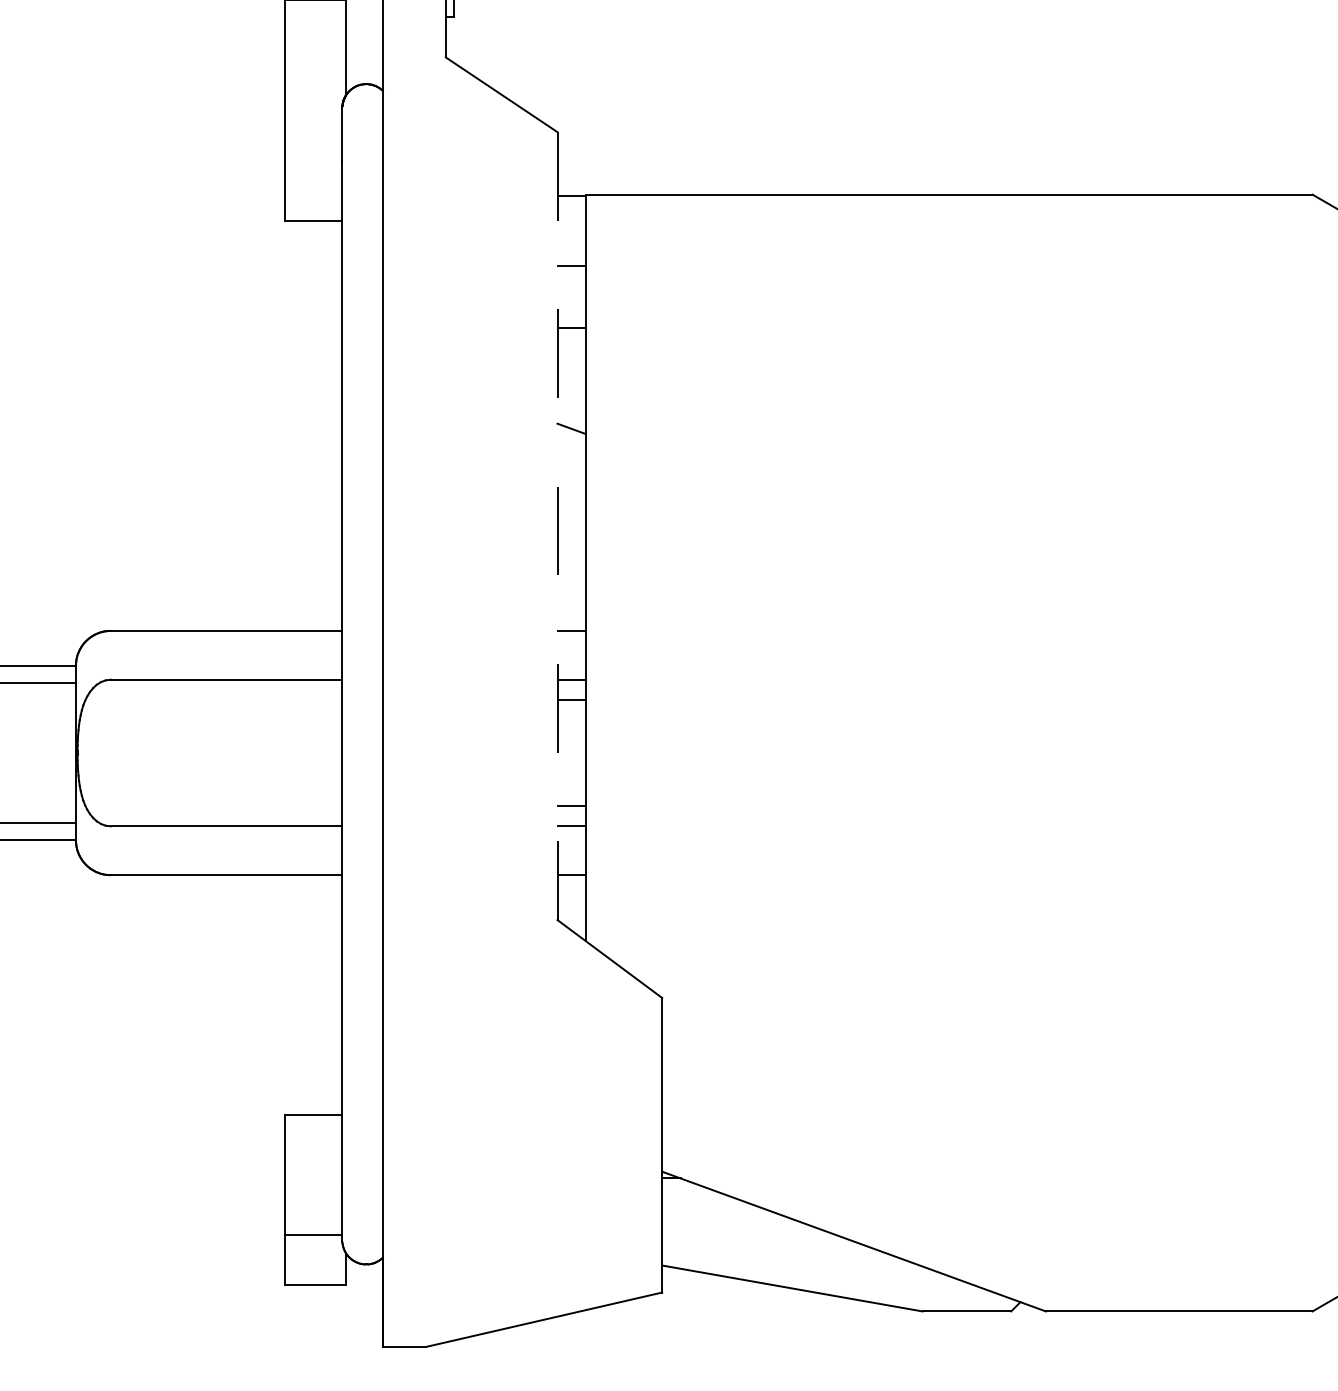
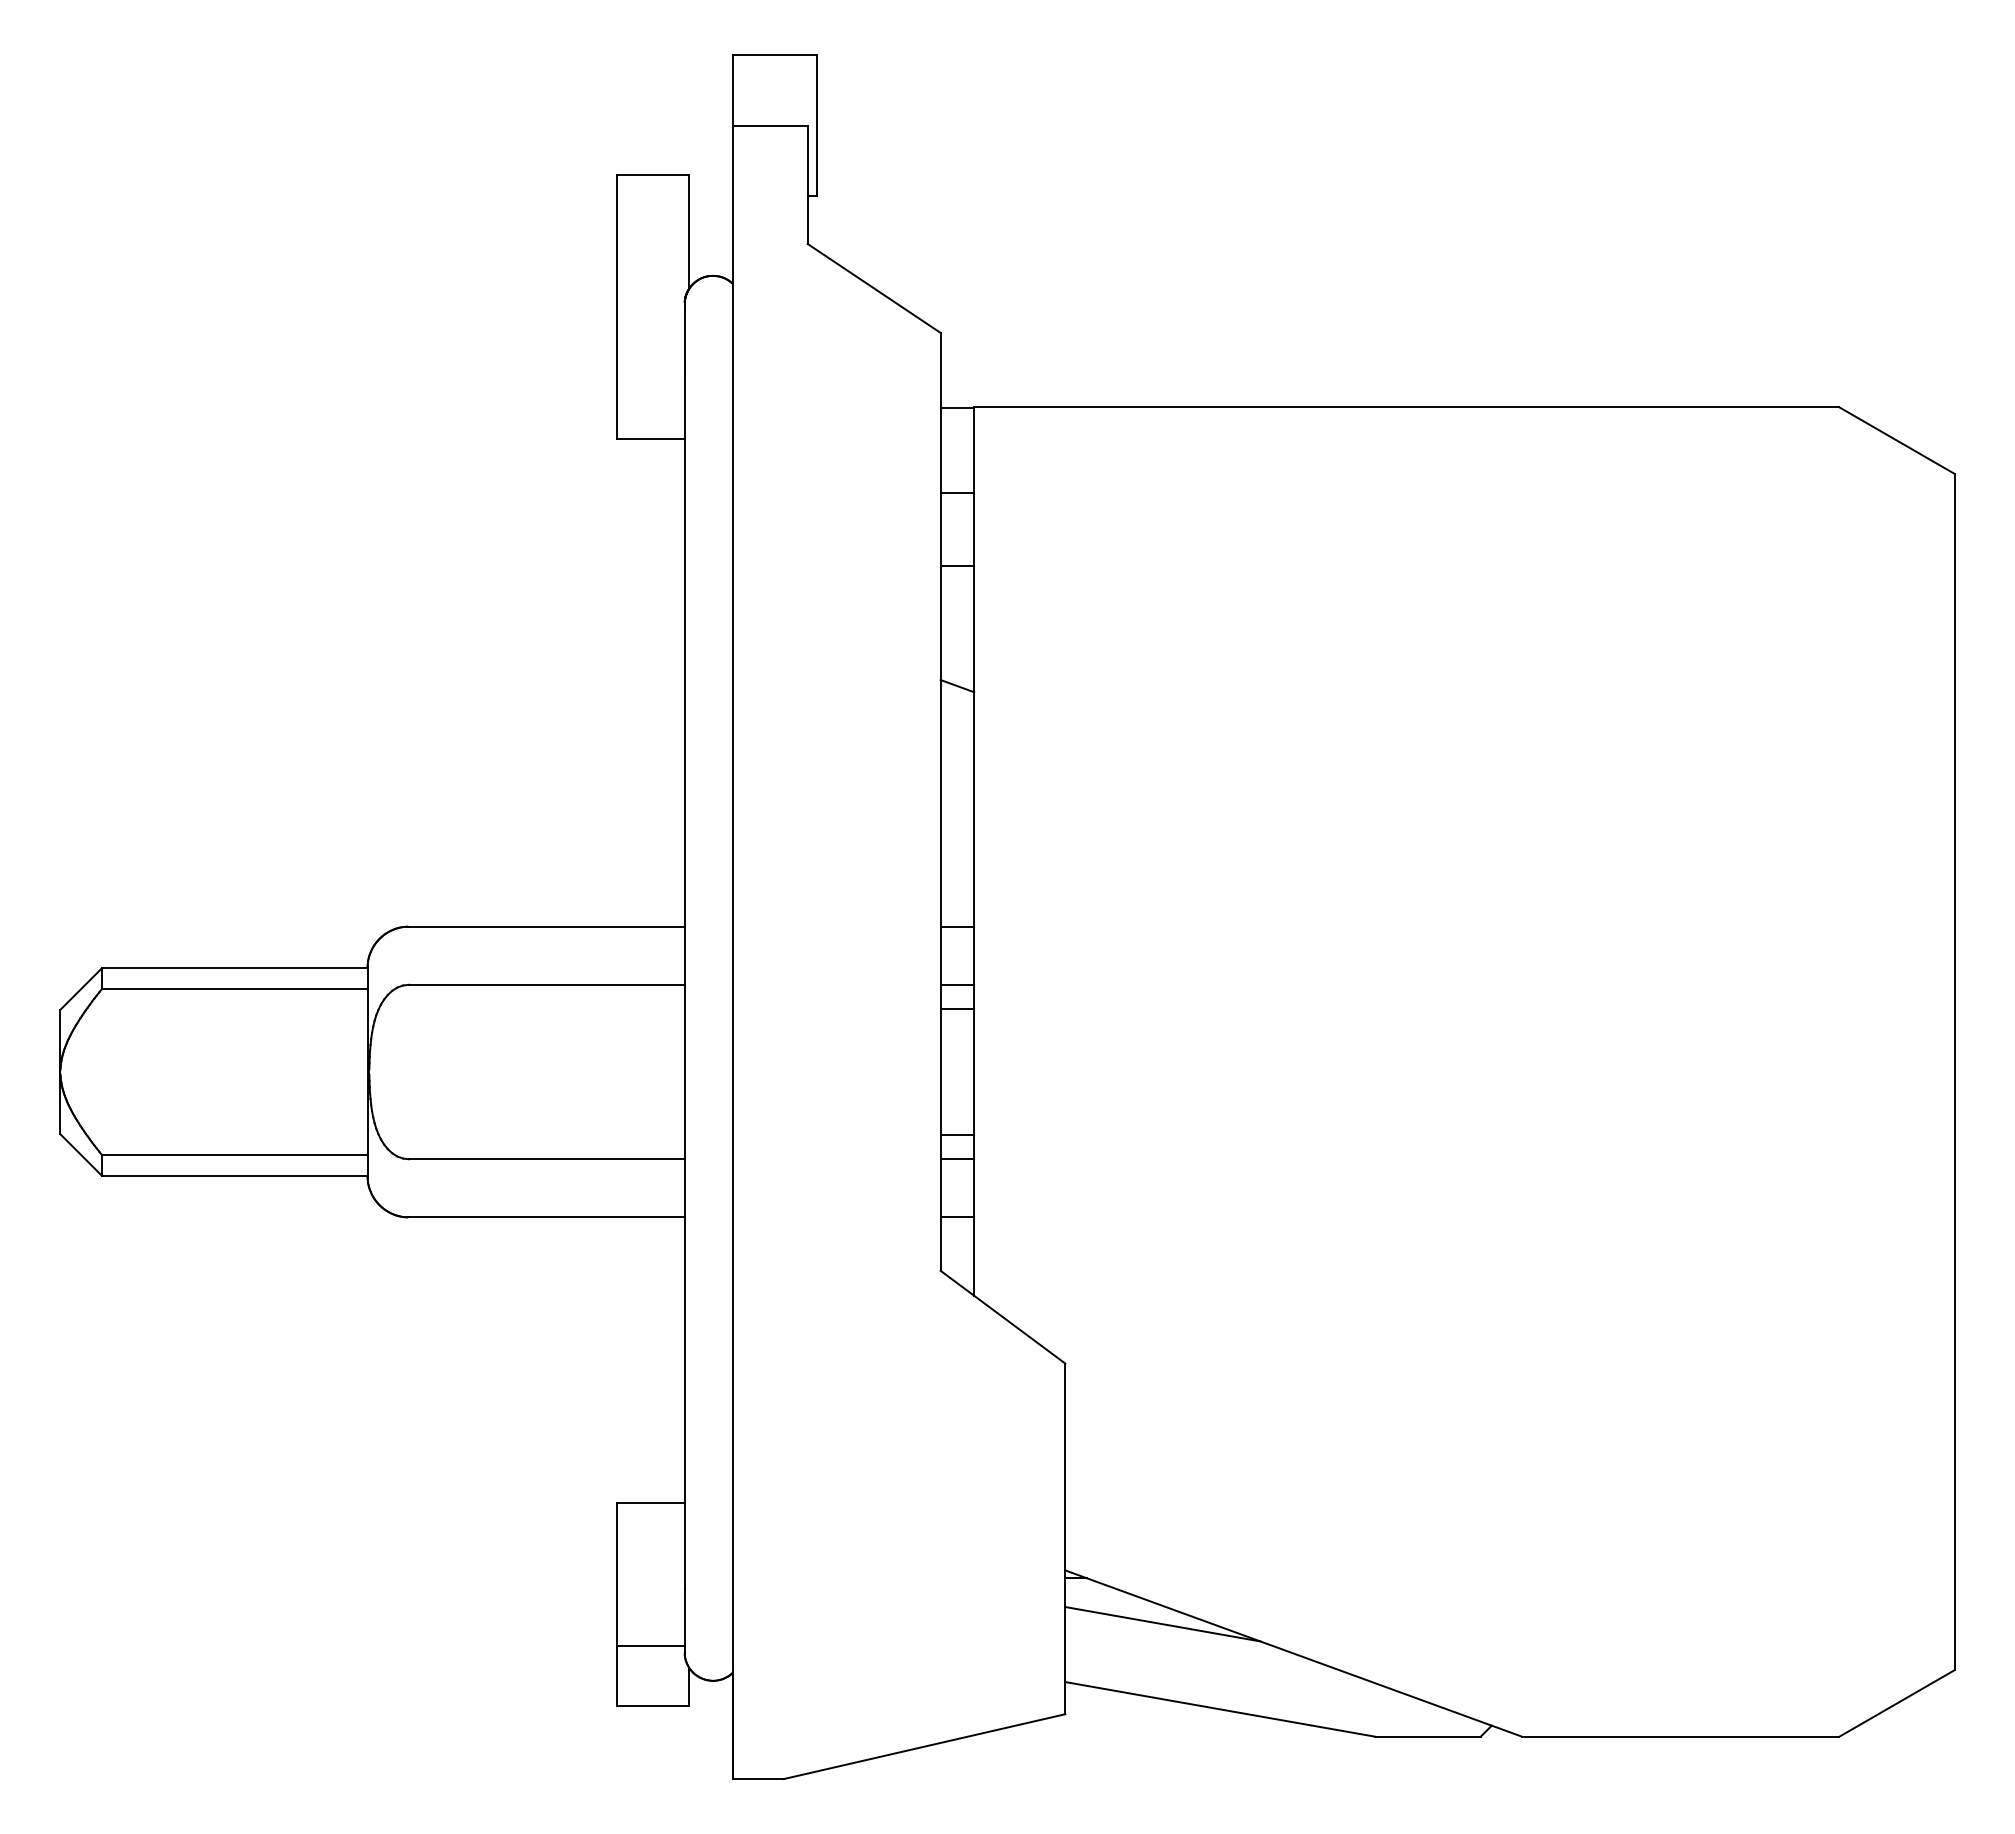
line: (557, 525) -> (940, 801), dashed -> solid
line: (743, 1217) -> (1162, 1624), added

